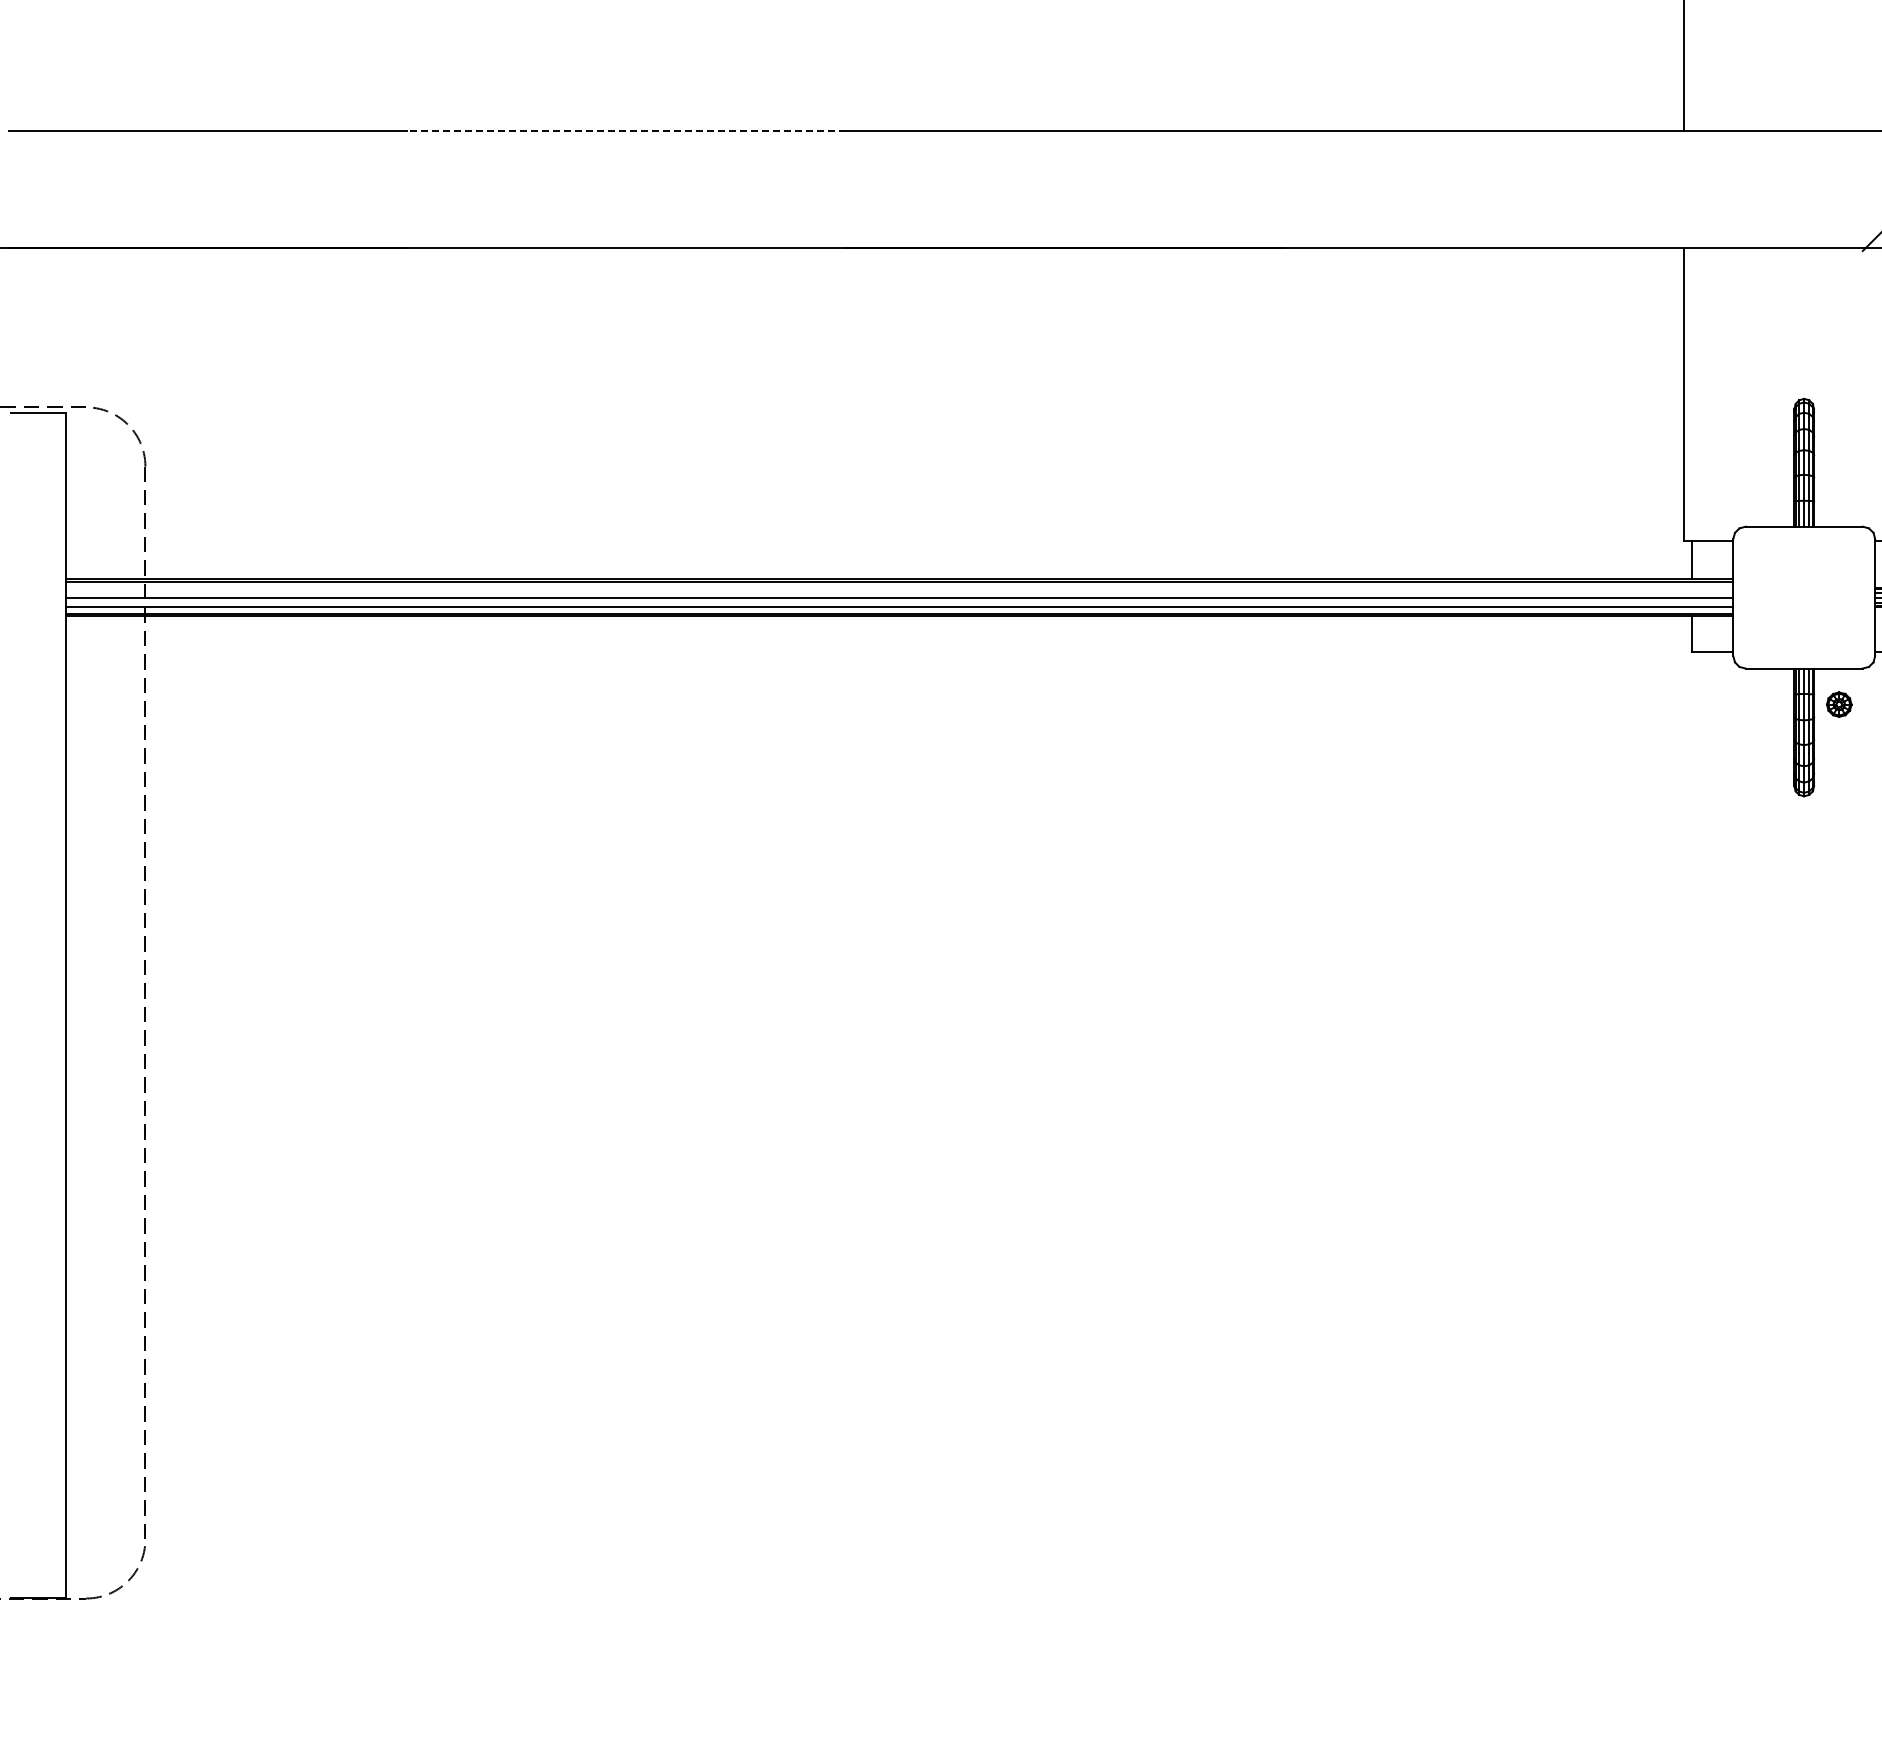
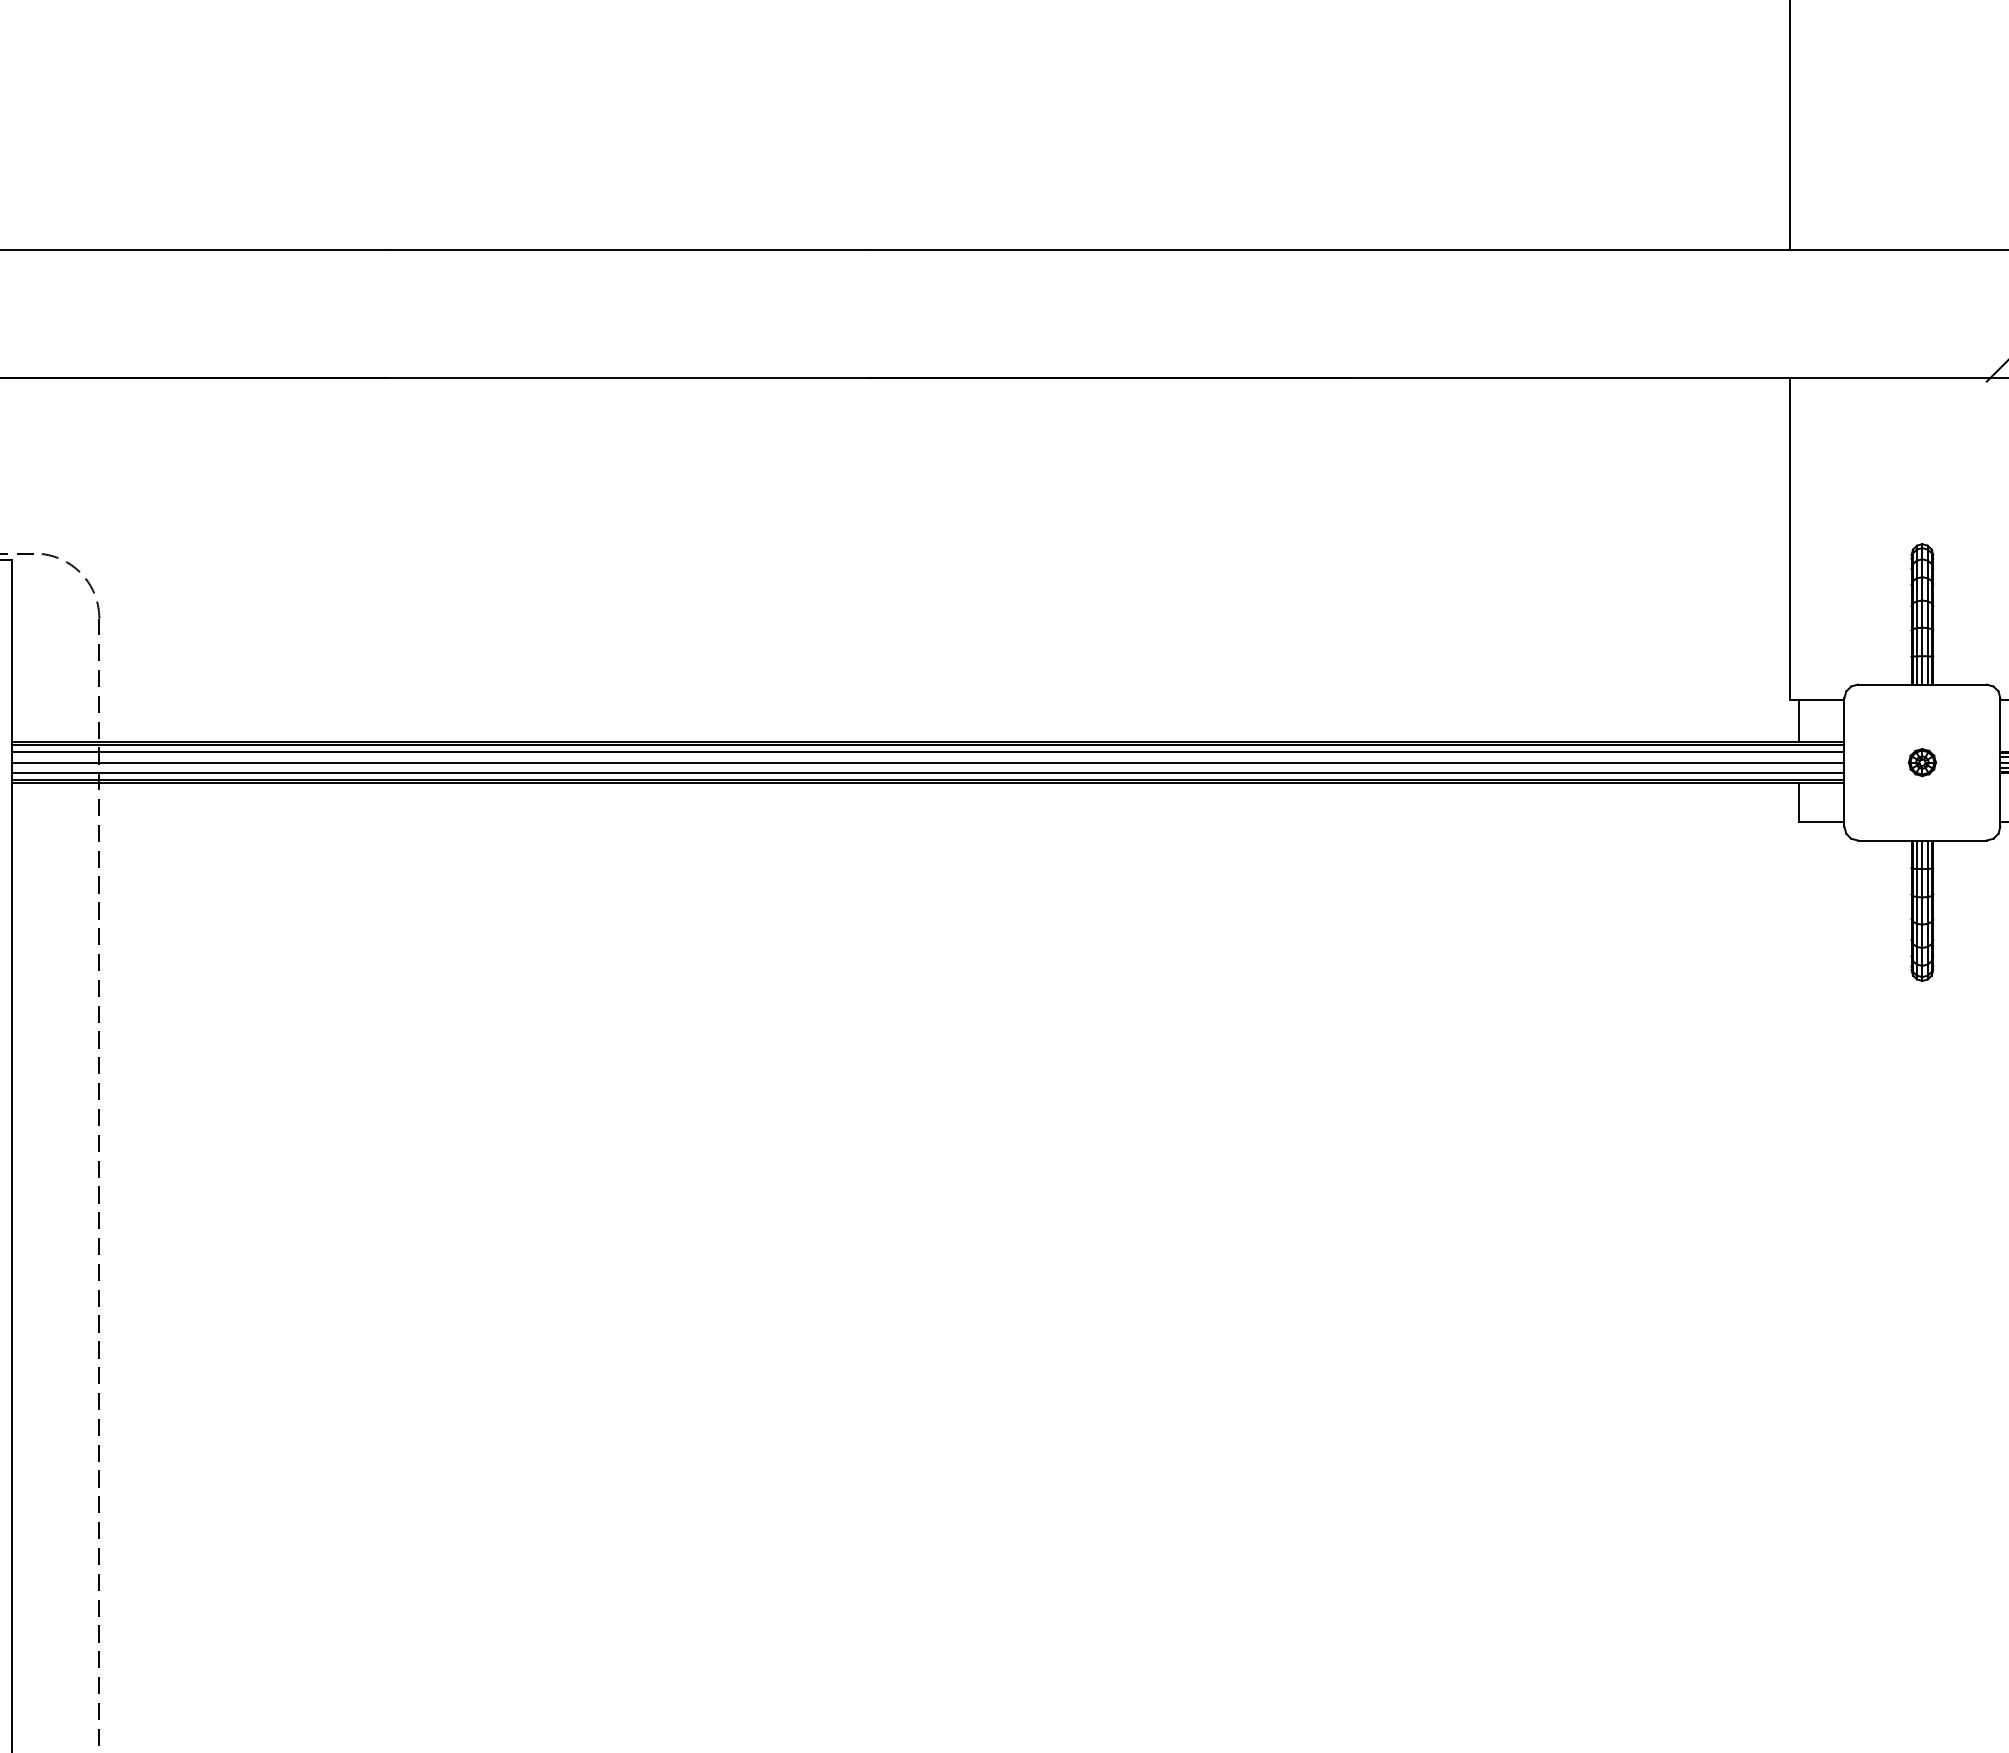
line: (626, 130) -> (628, 249), dashed -> solid
line: (899, 588) -> (928, 752), added
part: (1839, 704) -> (1922, 762), moved

